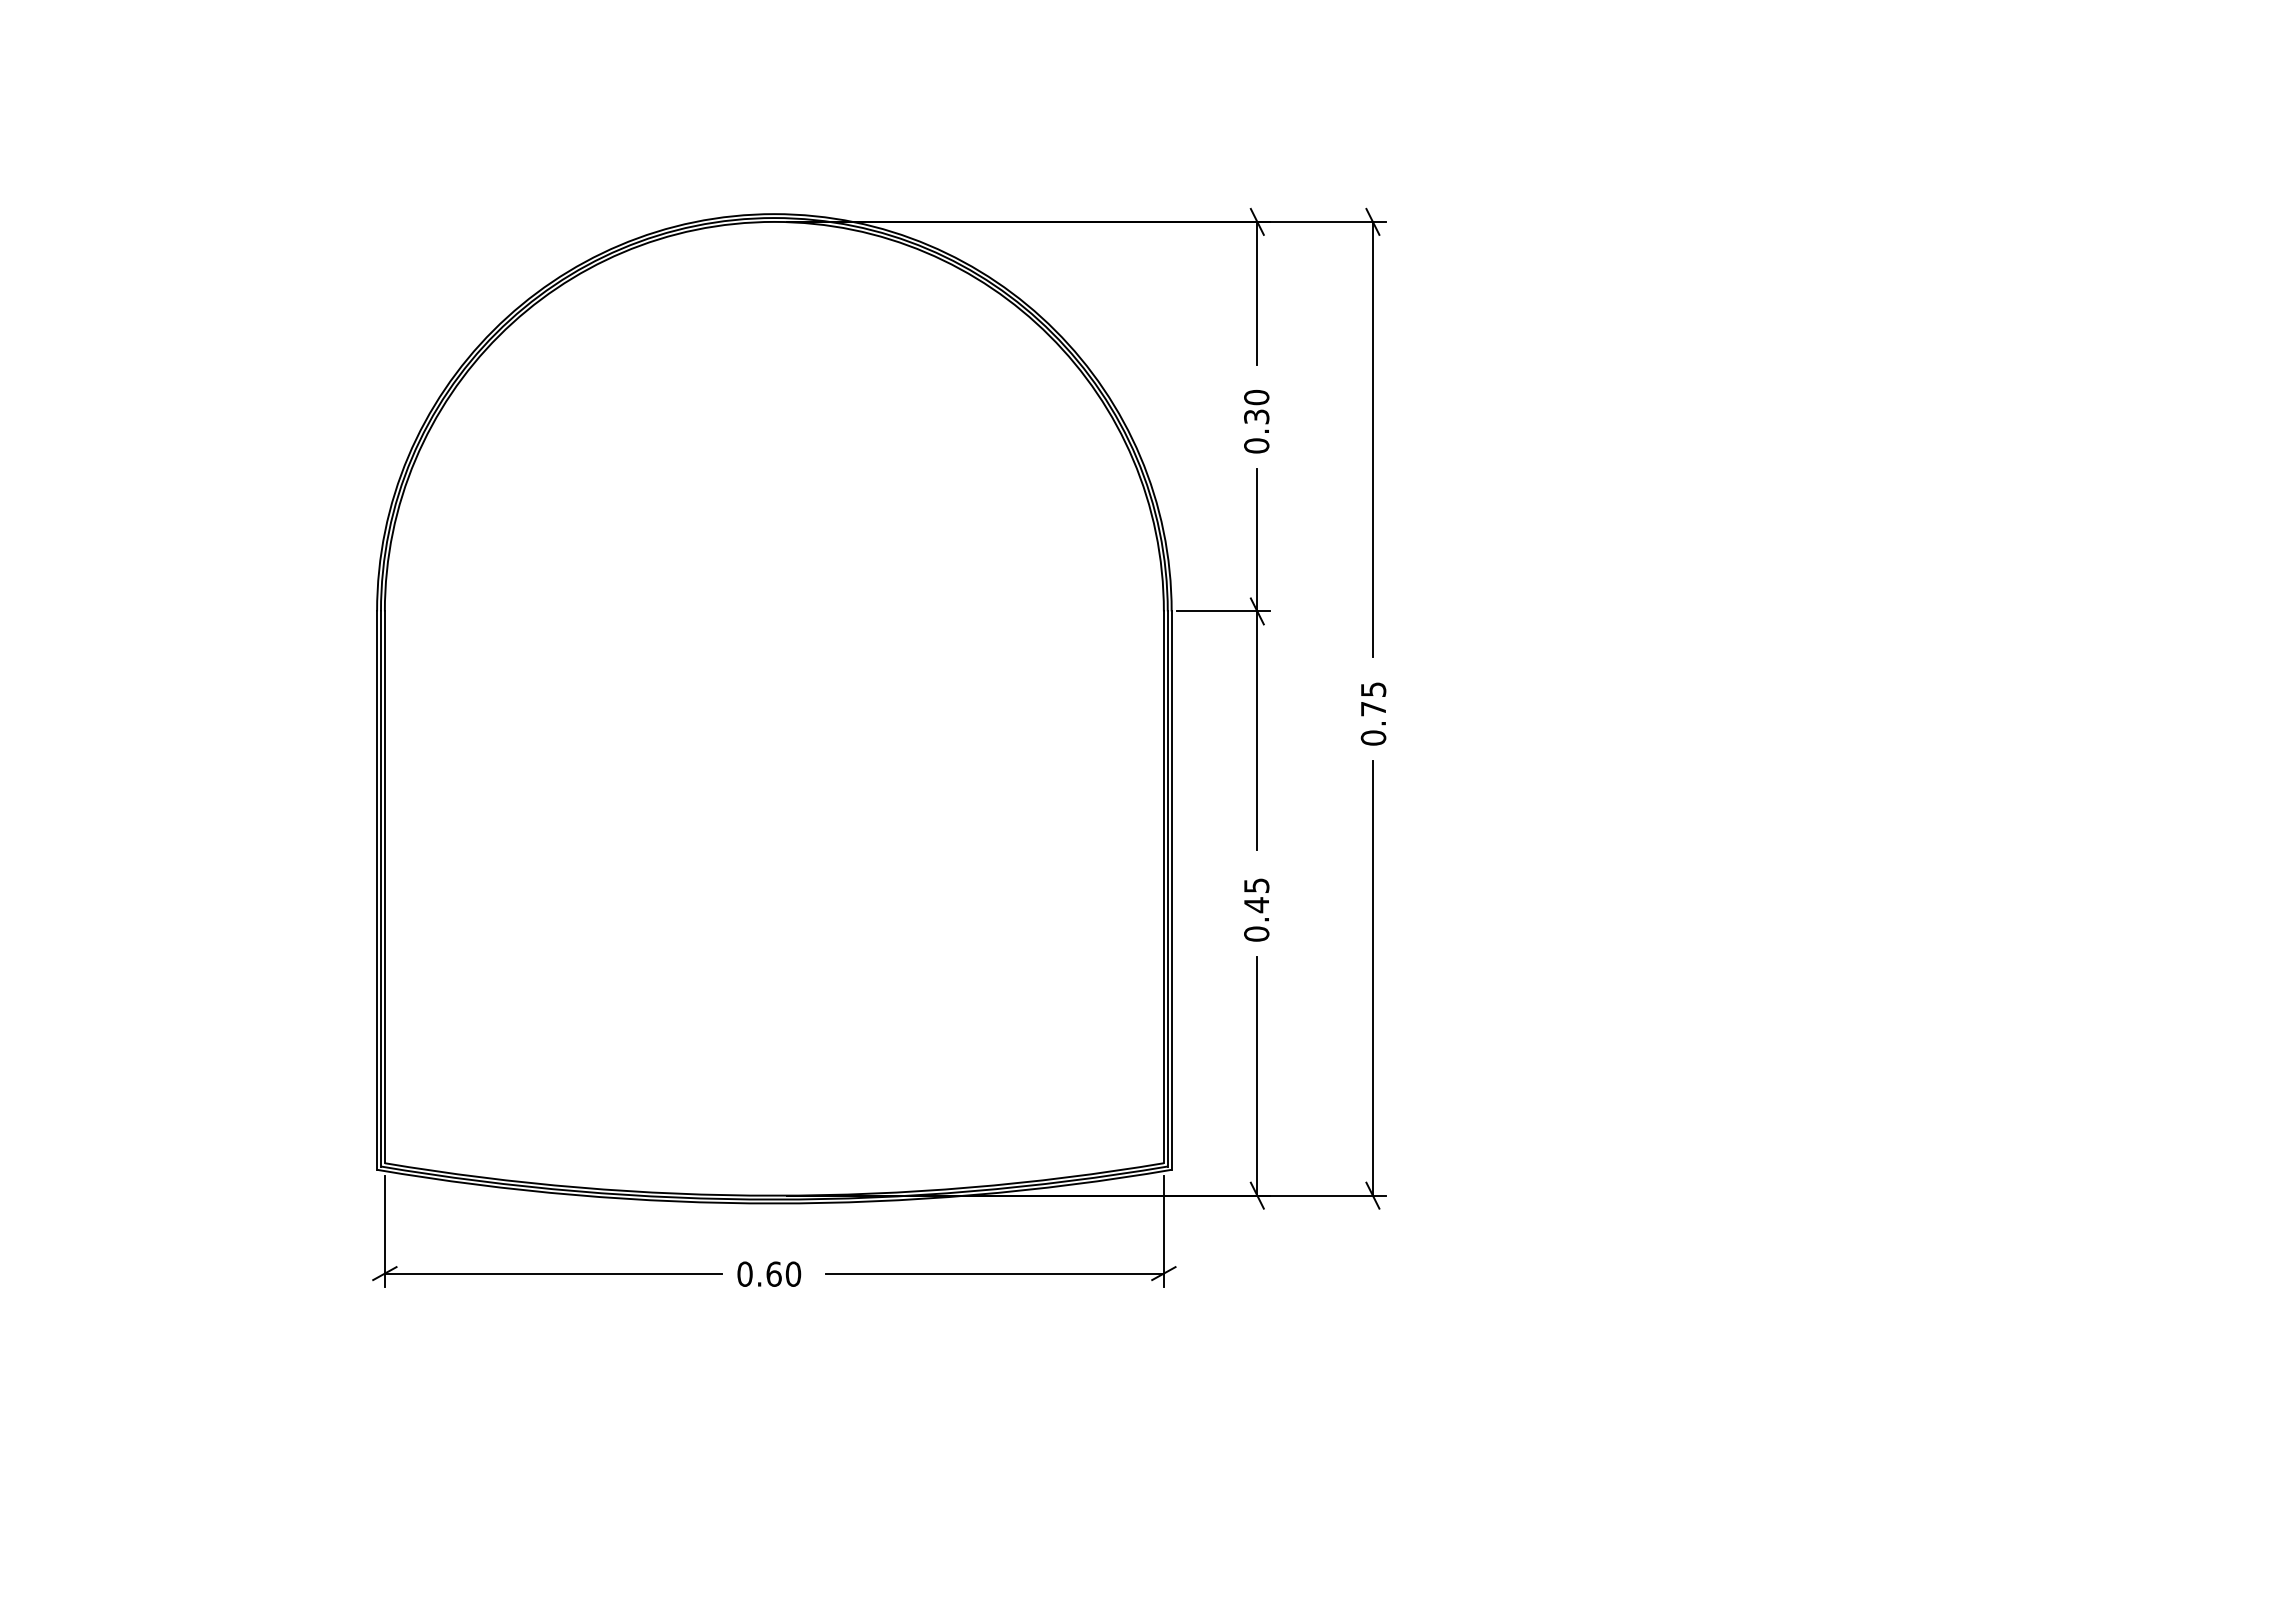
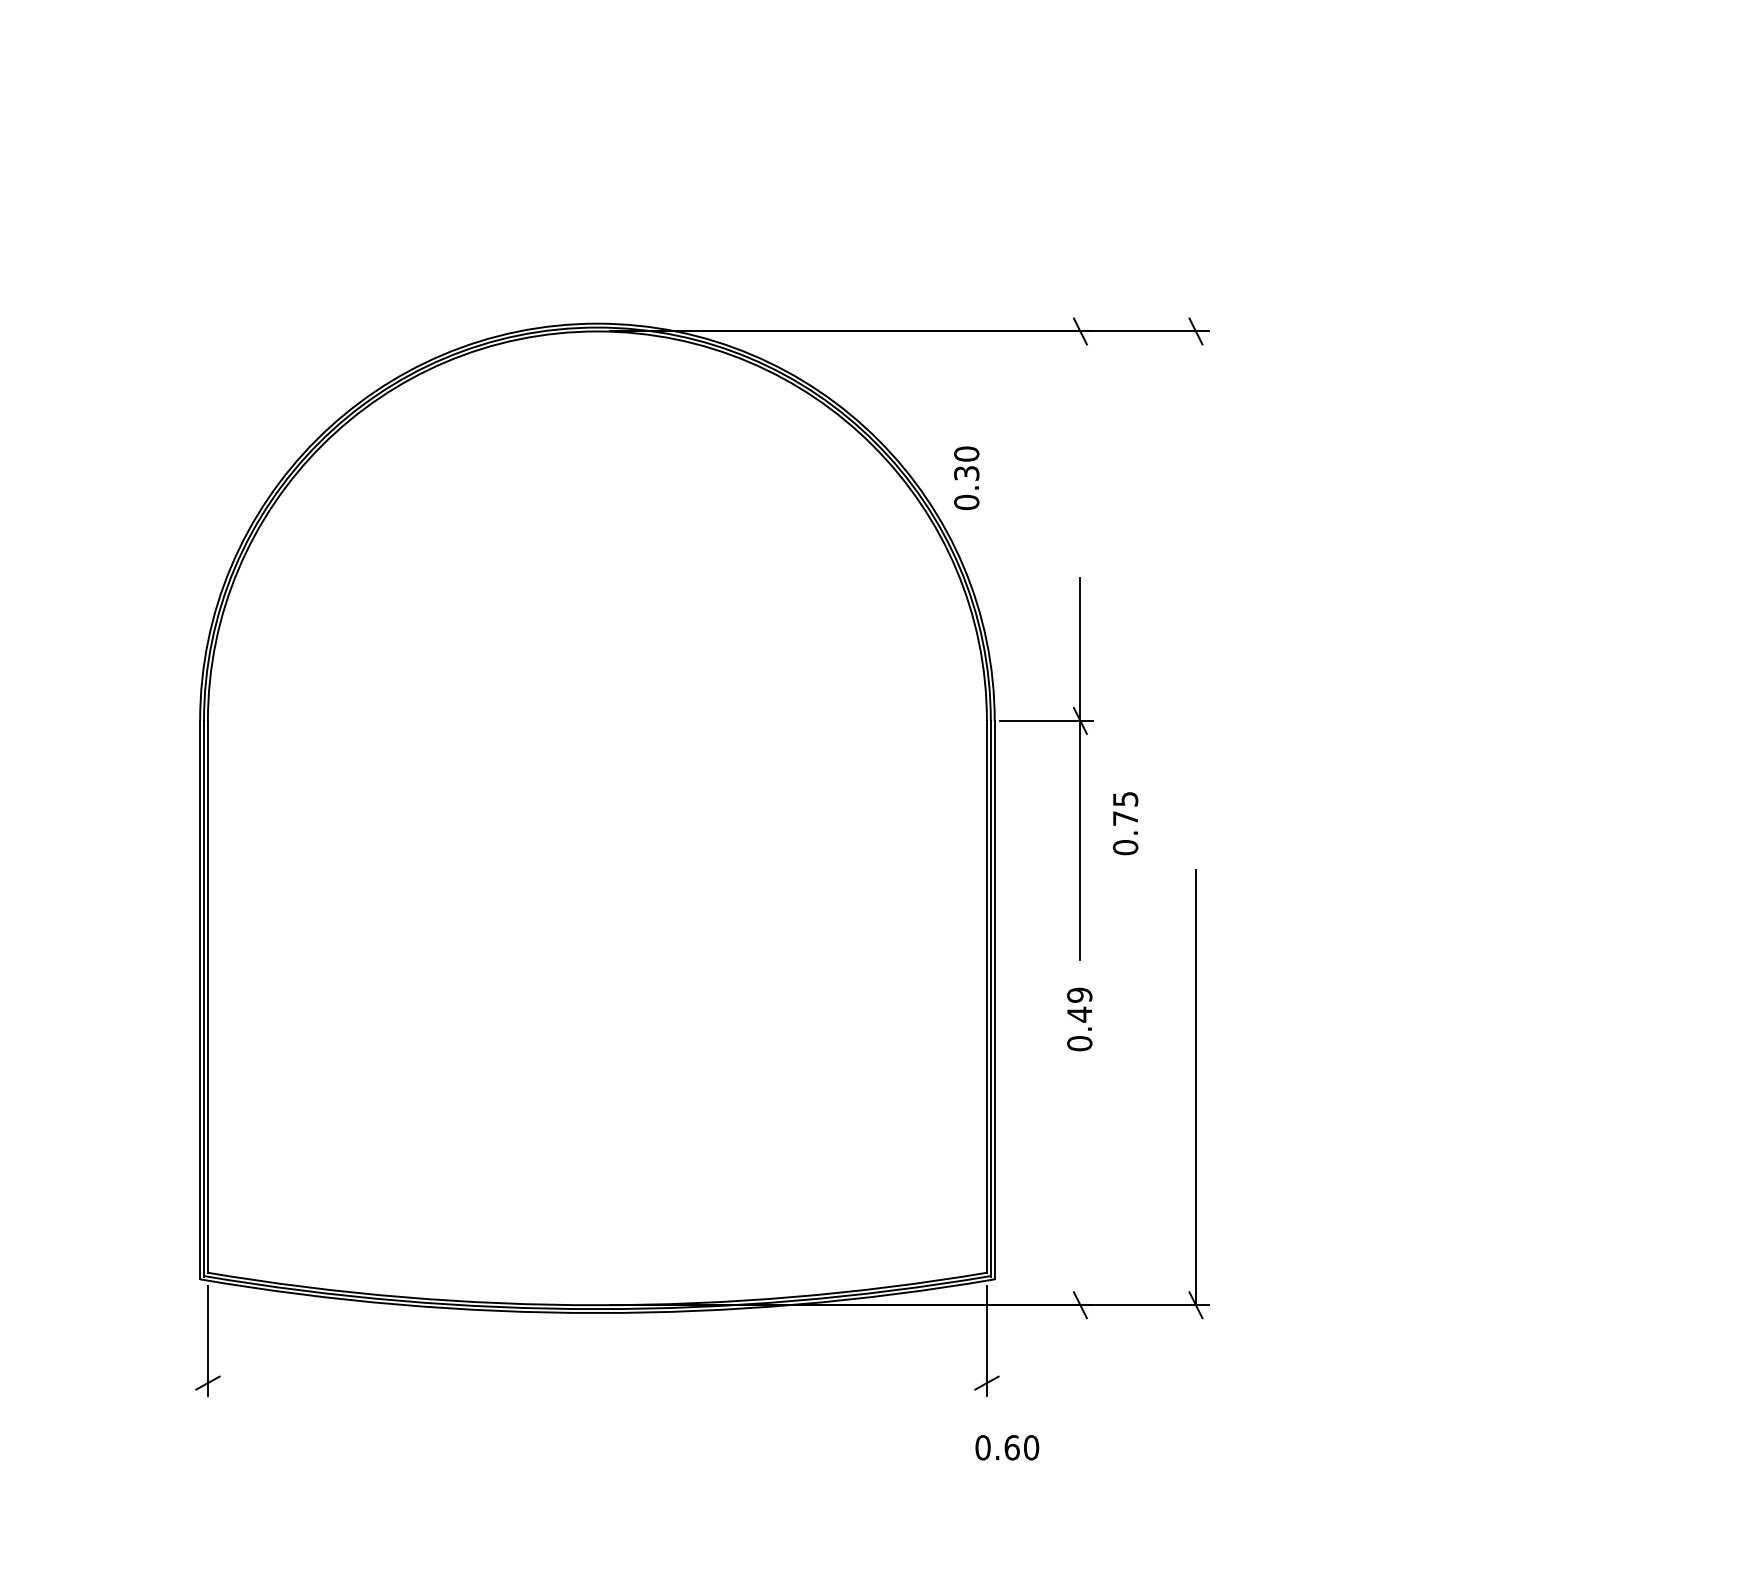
line: (1257, 292) -> (1080, 402), removed
text: (1256, 421) -> (966, 478), moved
line: (1372, 438) -> (1195, 548), removed
text: (1373, 713) -> (1125, 823), moved
text: (1256, 885) -> (1079, 995), 0.45 -> 0.49
line: (1257, 1075) -> (1080, 1185), removed
line: (553, 1273) -> (376, 1383), removed
text: (769, 1273) -> (1007, 1447), moved
line: (994, 1273) -> (817, 1383), removed

